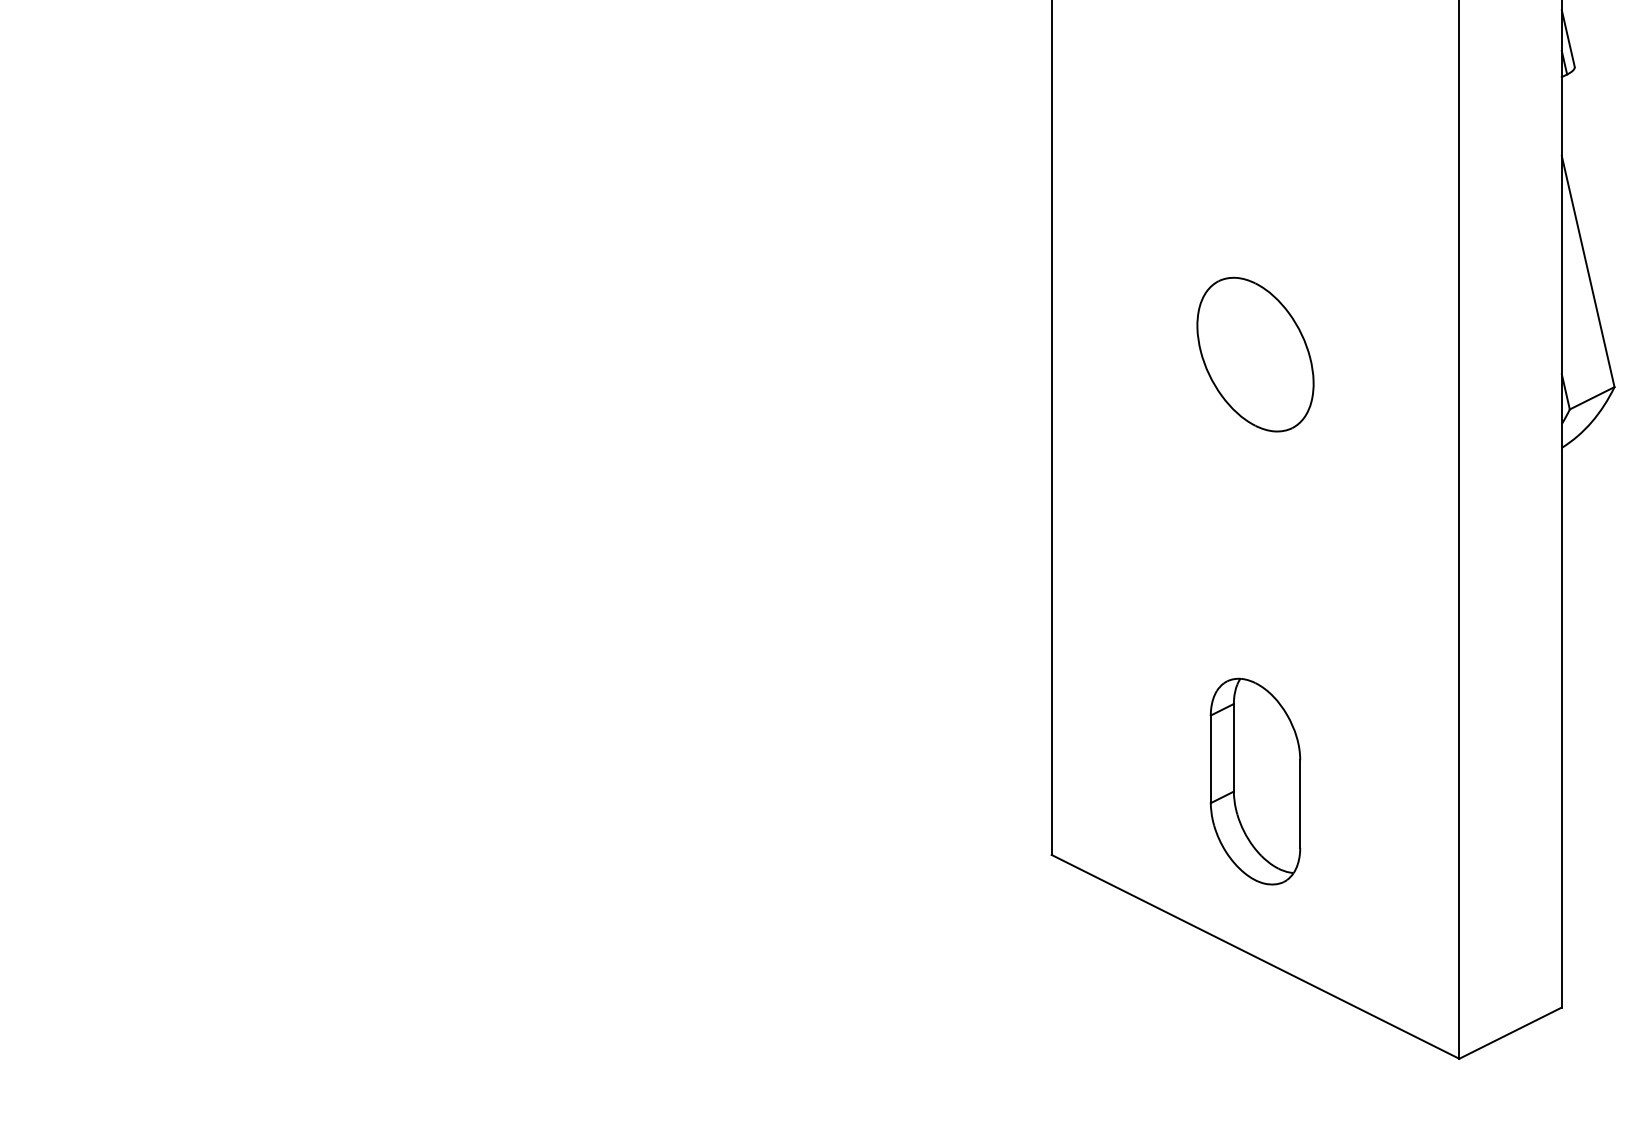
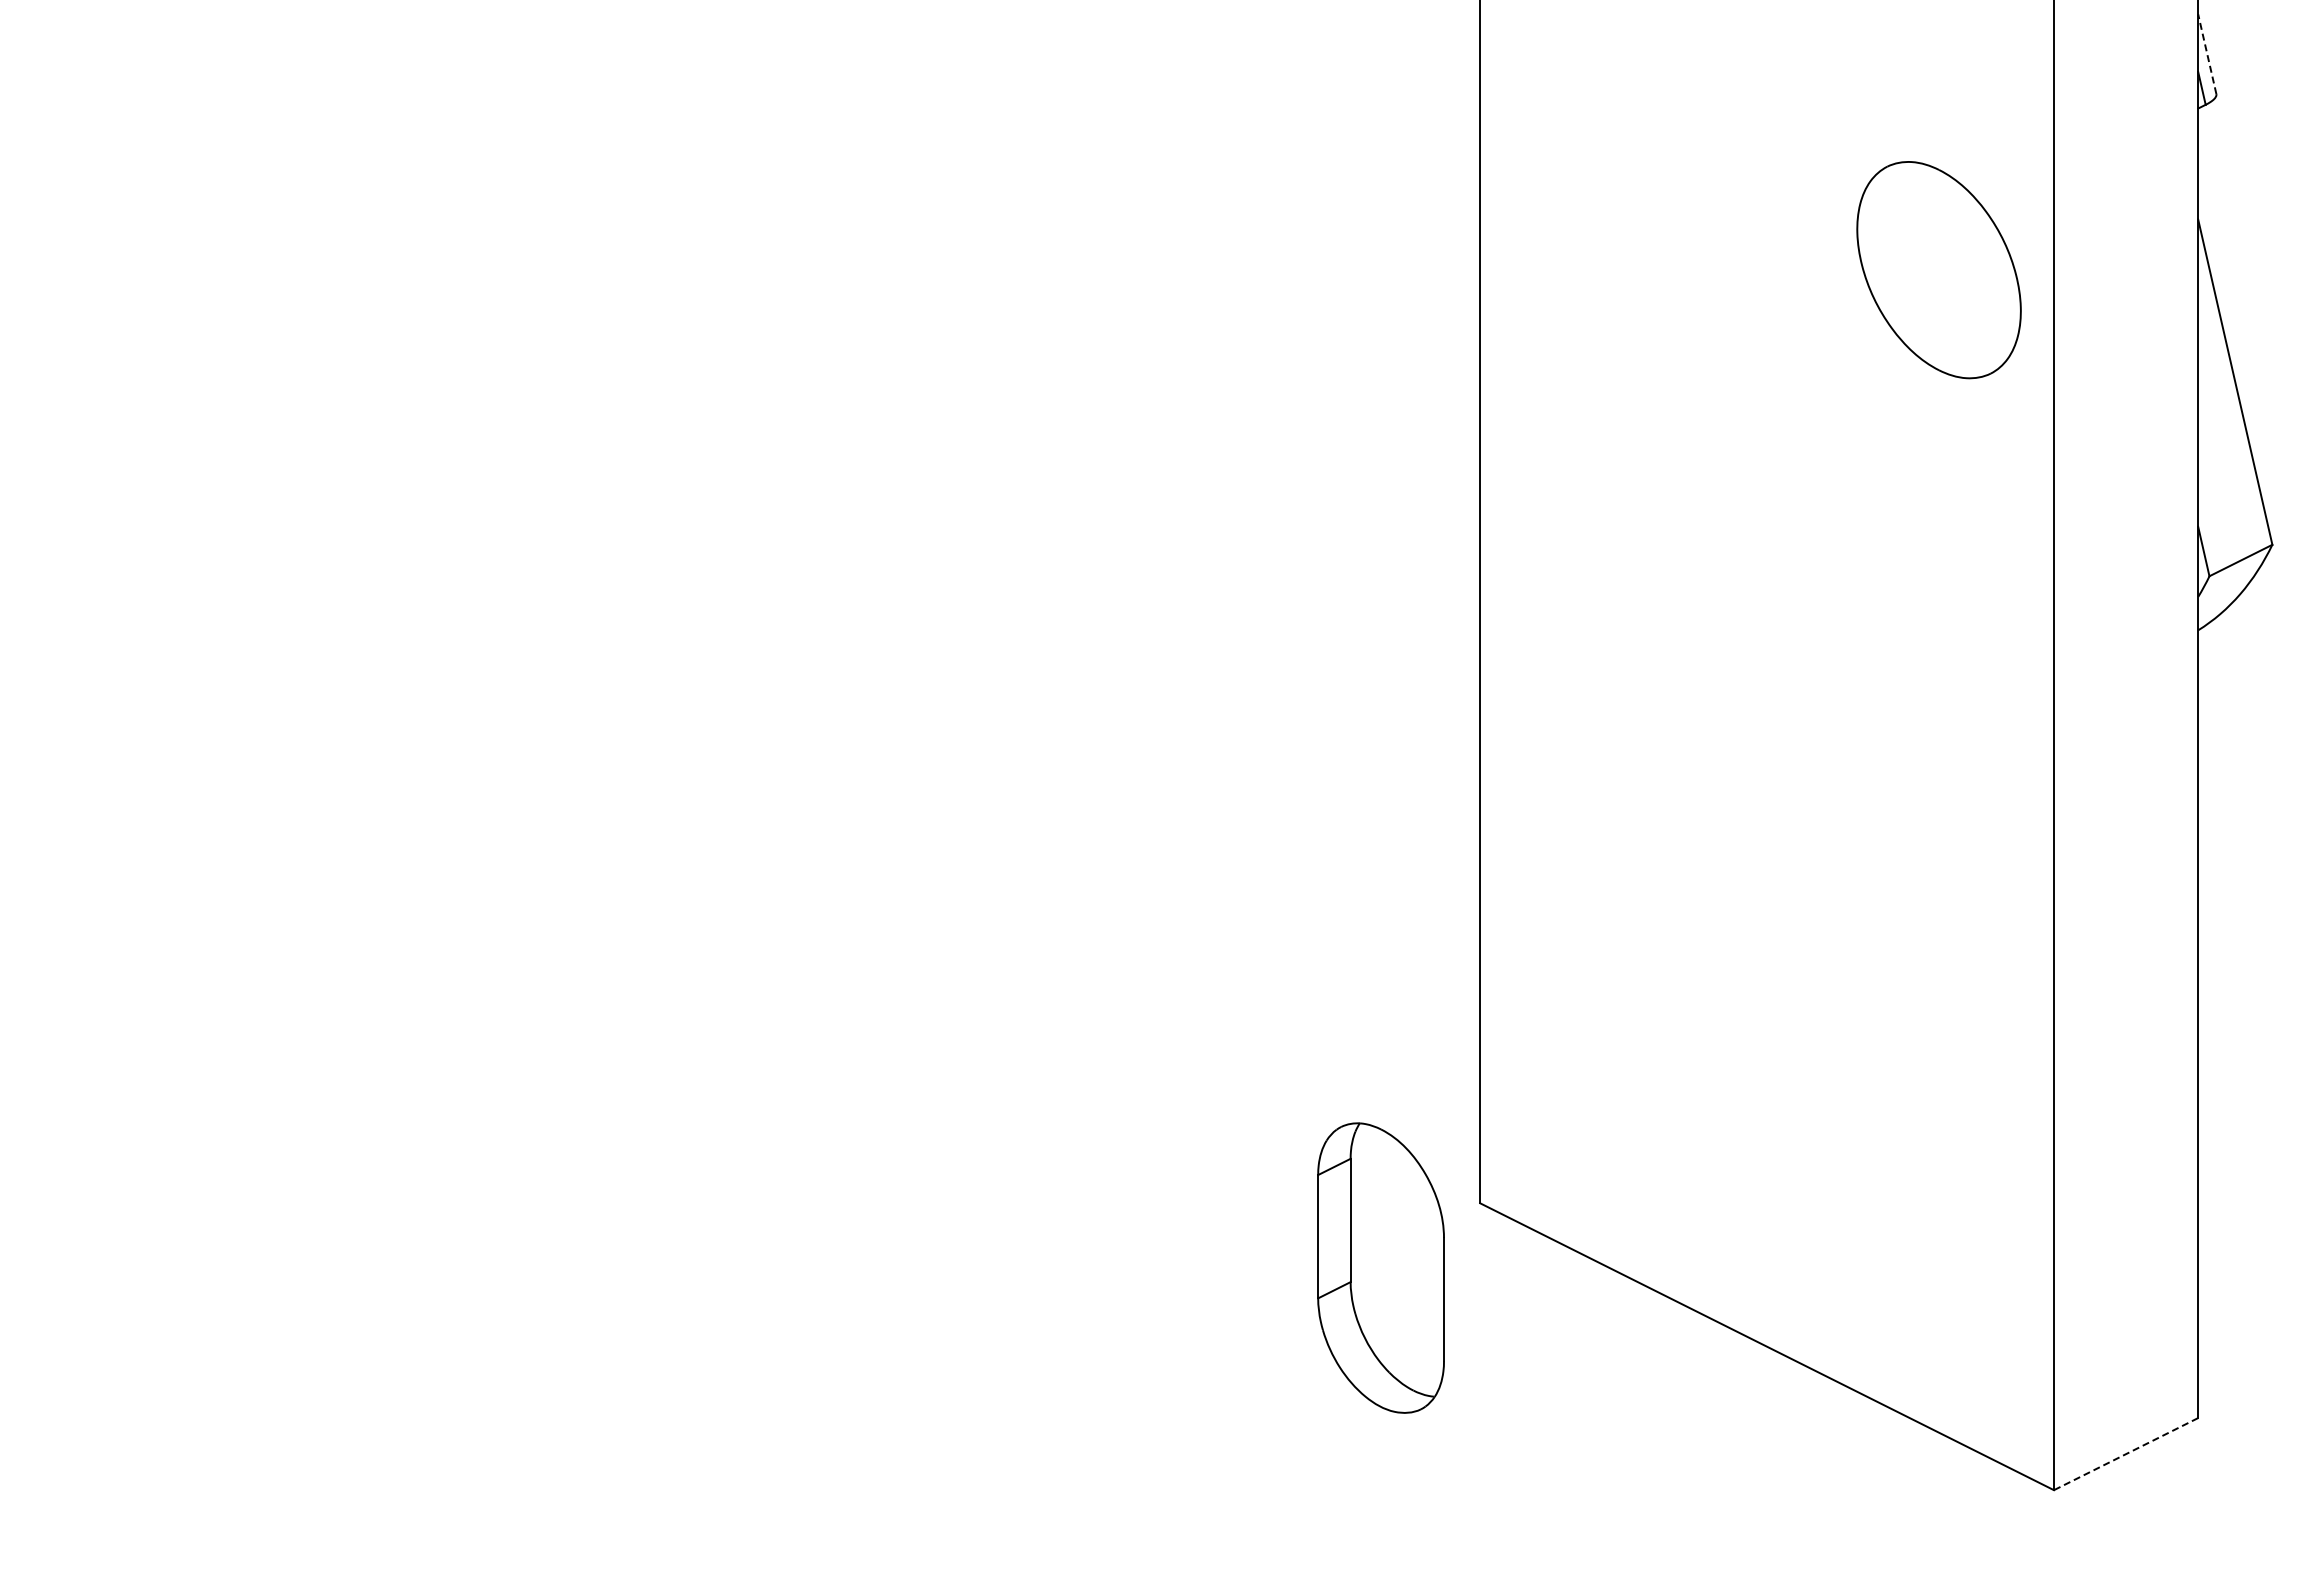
line: (1568, 38) -> (2207, 54), solid -> dashed
part: (1255, 354) -> (1938, 270), moved
part: (1255, 781) -> (1380, 1267), moved
line: (1510, 1033) -> (2126, 1454), solid -> dashed

